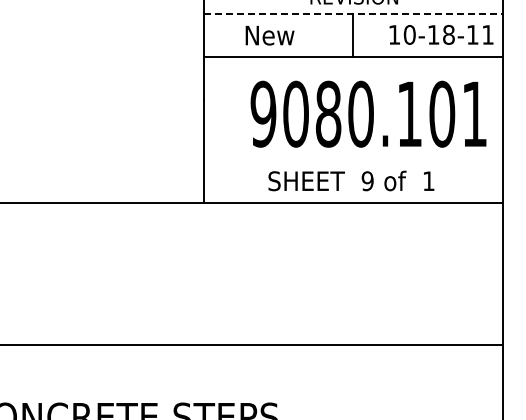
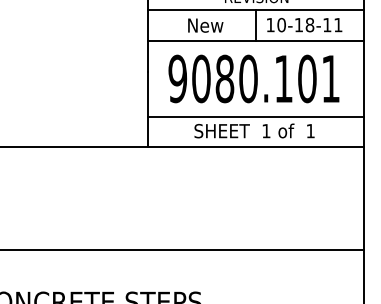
line: (353, 13) -> (256, 9), dashed -> solid
text: (441, 34) -> (304, 24), moved
text: (269, 35) -> (205, 25), moved
text: (368, 113) -> (253, 78), moved
line: (352, 161) -> (255, 116), added
text: (367, 181) -> (266, 131), 9 -> 1

